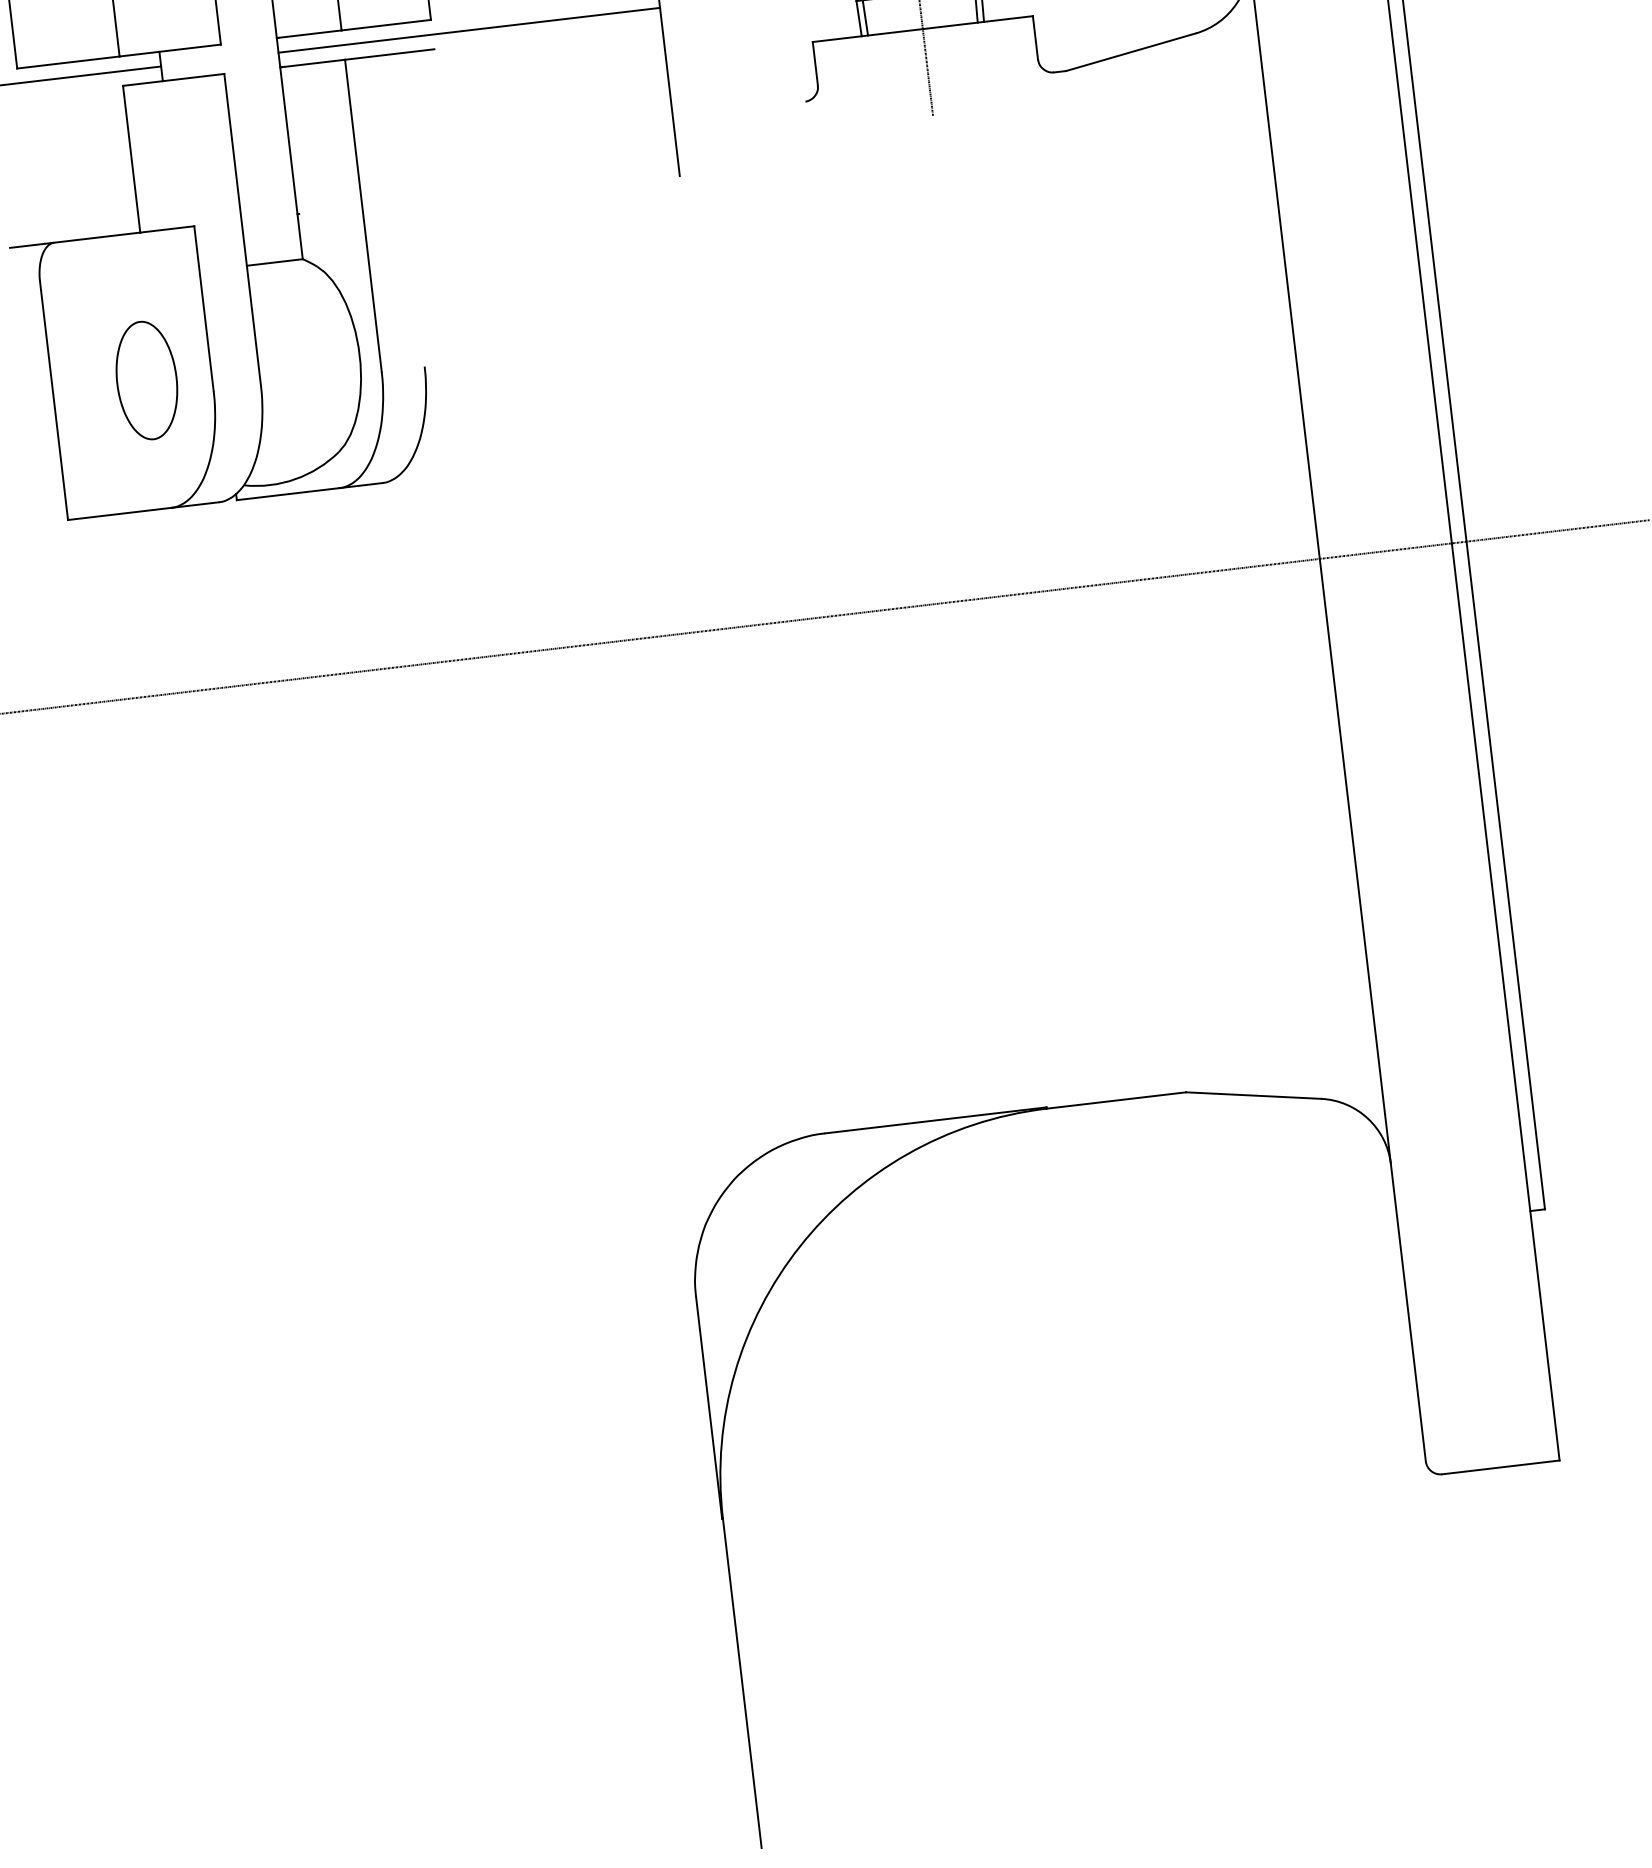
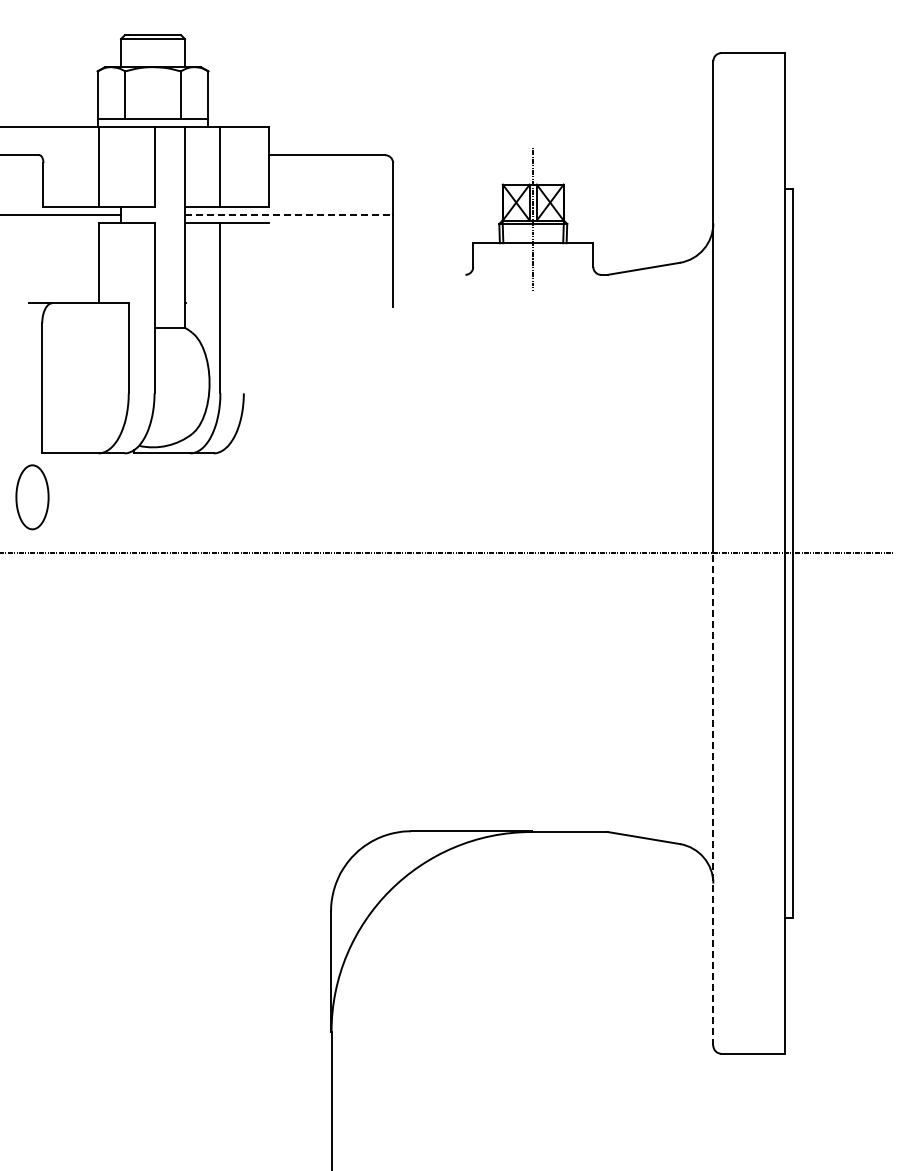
line: (470, 30) -> (289, 215), solid -> dashed
part: (146, 380) -> (32, 497), moved
line: (1373, 1009) -> (713, 799), solid -> dashed

